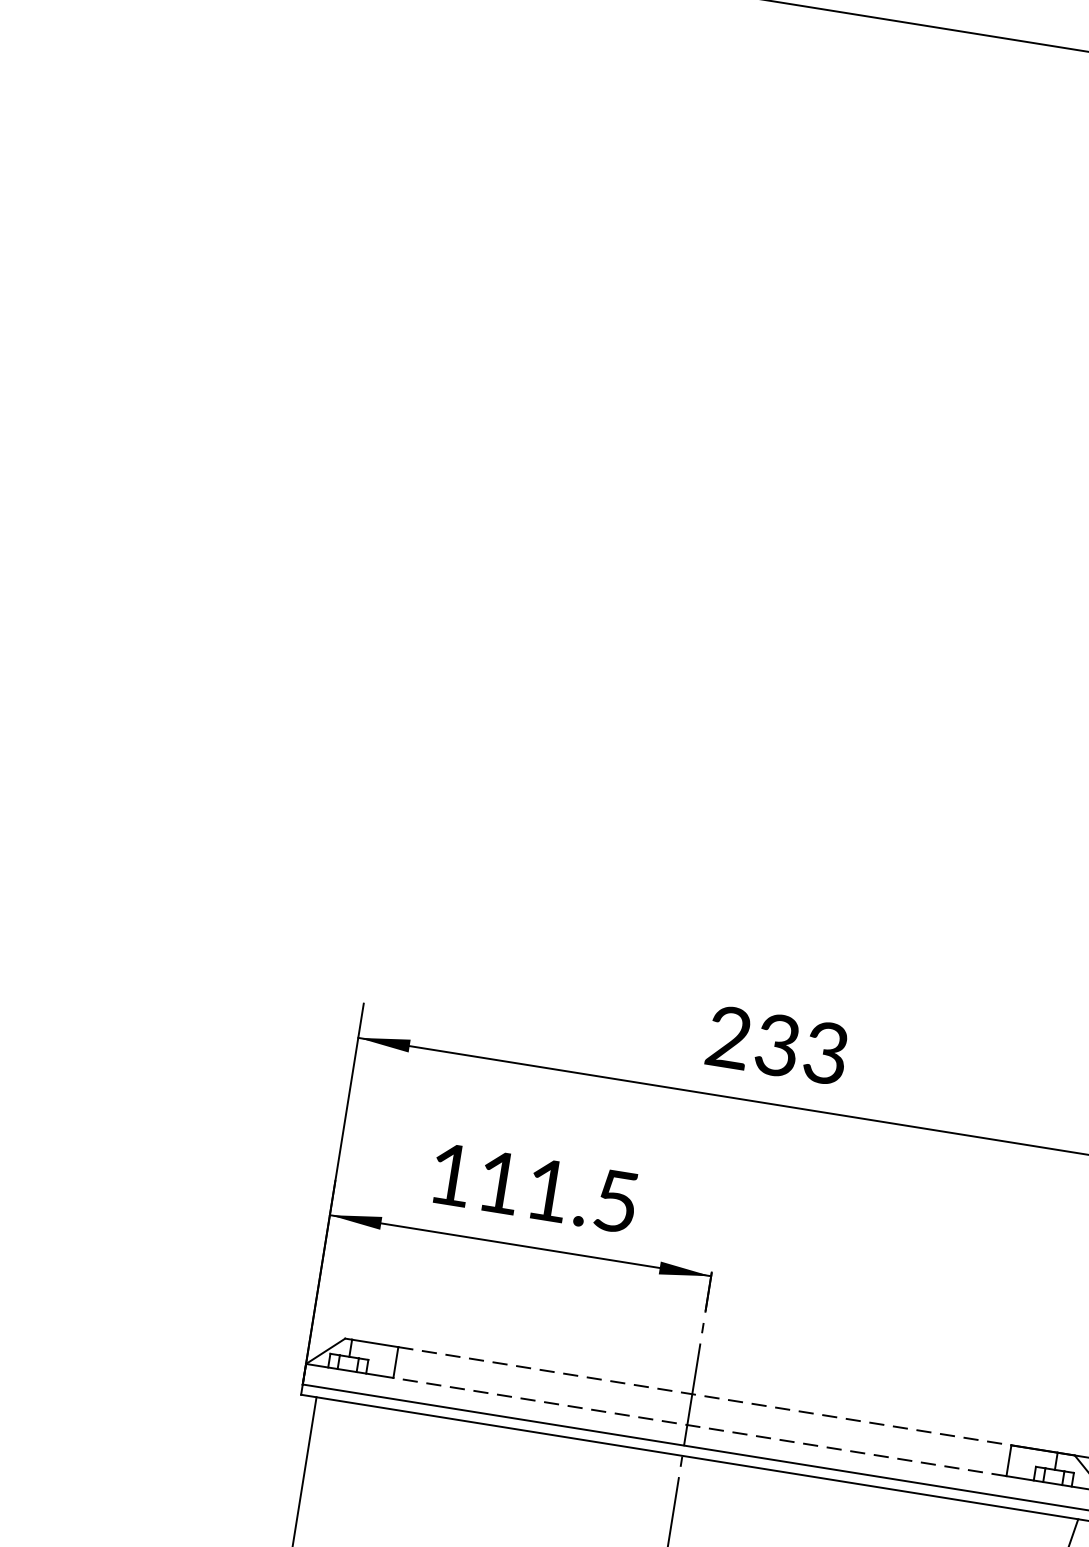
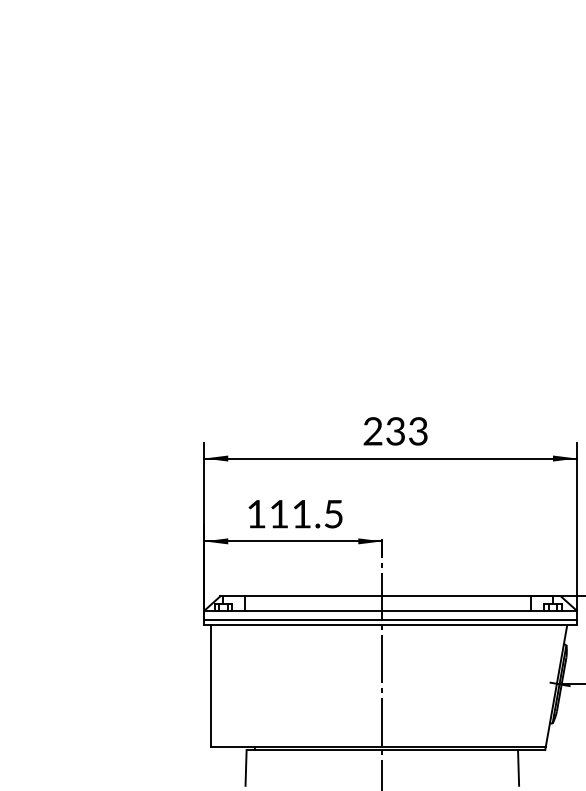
line: (705, 1396) -> (388, 596), dashed -> solid
line: (698, 1426) -> (387, 610), dashed -> solid

